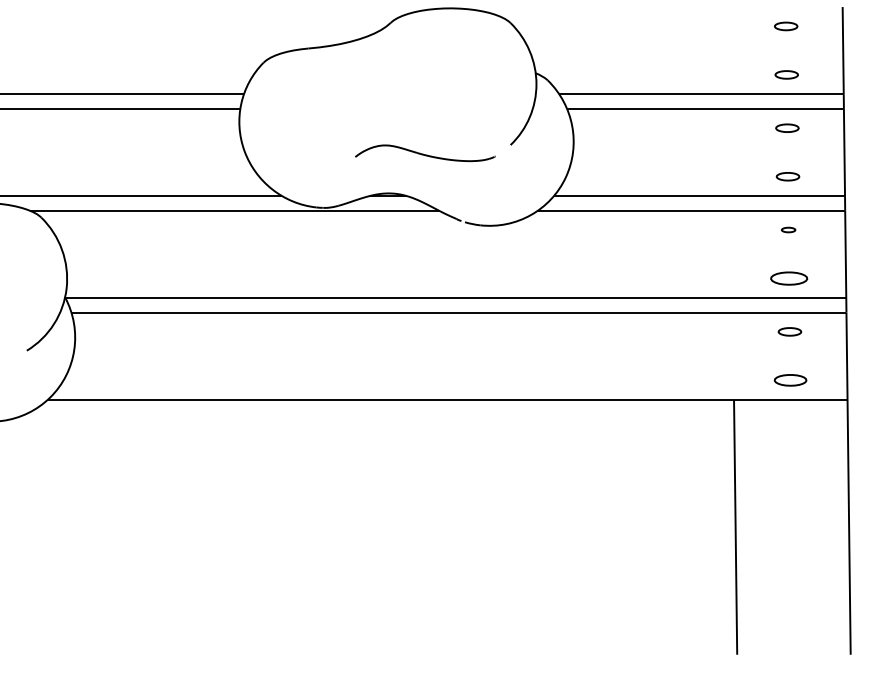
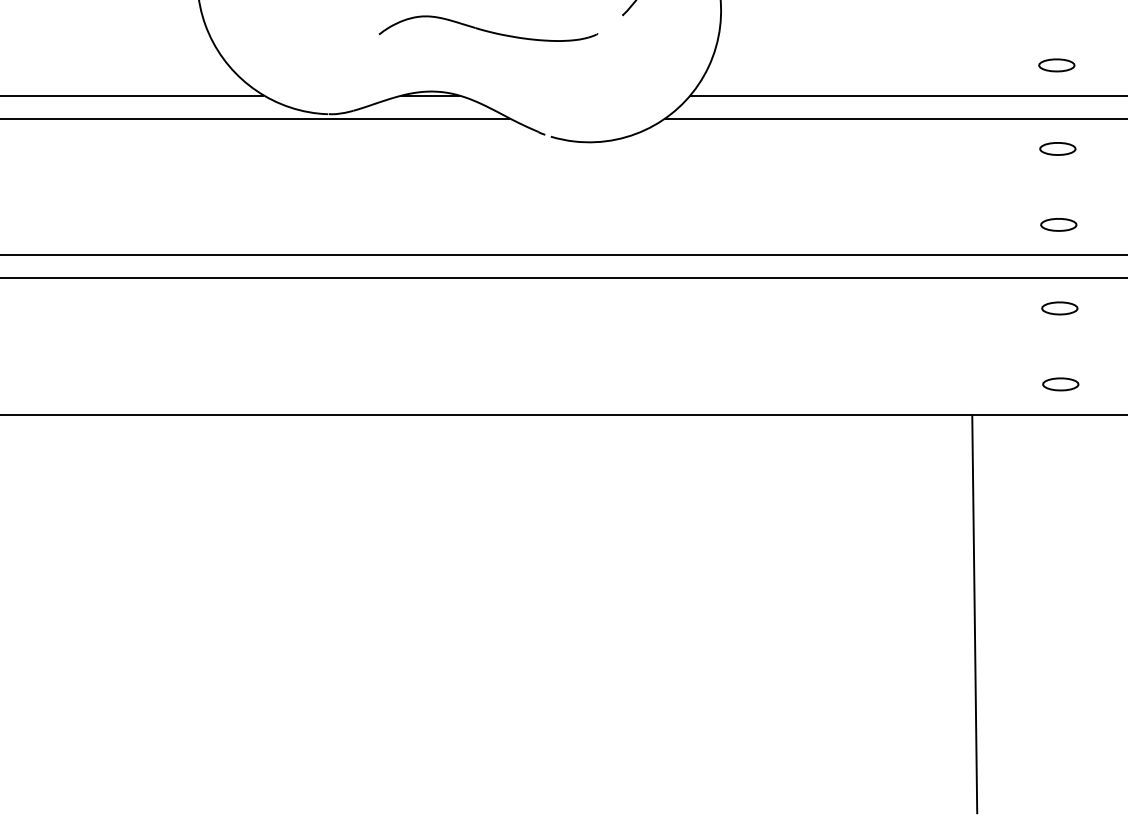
part: (788, 229) -> (1057, 148), size x1.67
part: (789, 278) -> (1059, 224), size x0.62
part: (790, 380) -> (1060, 384), size x0.71

